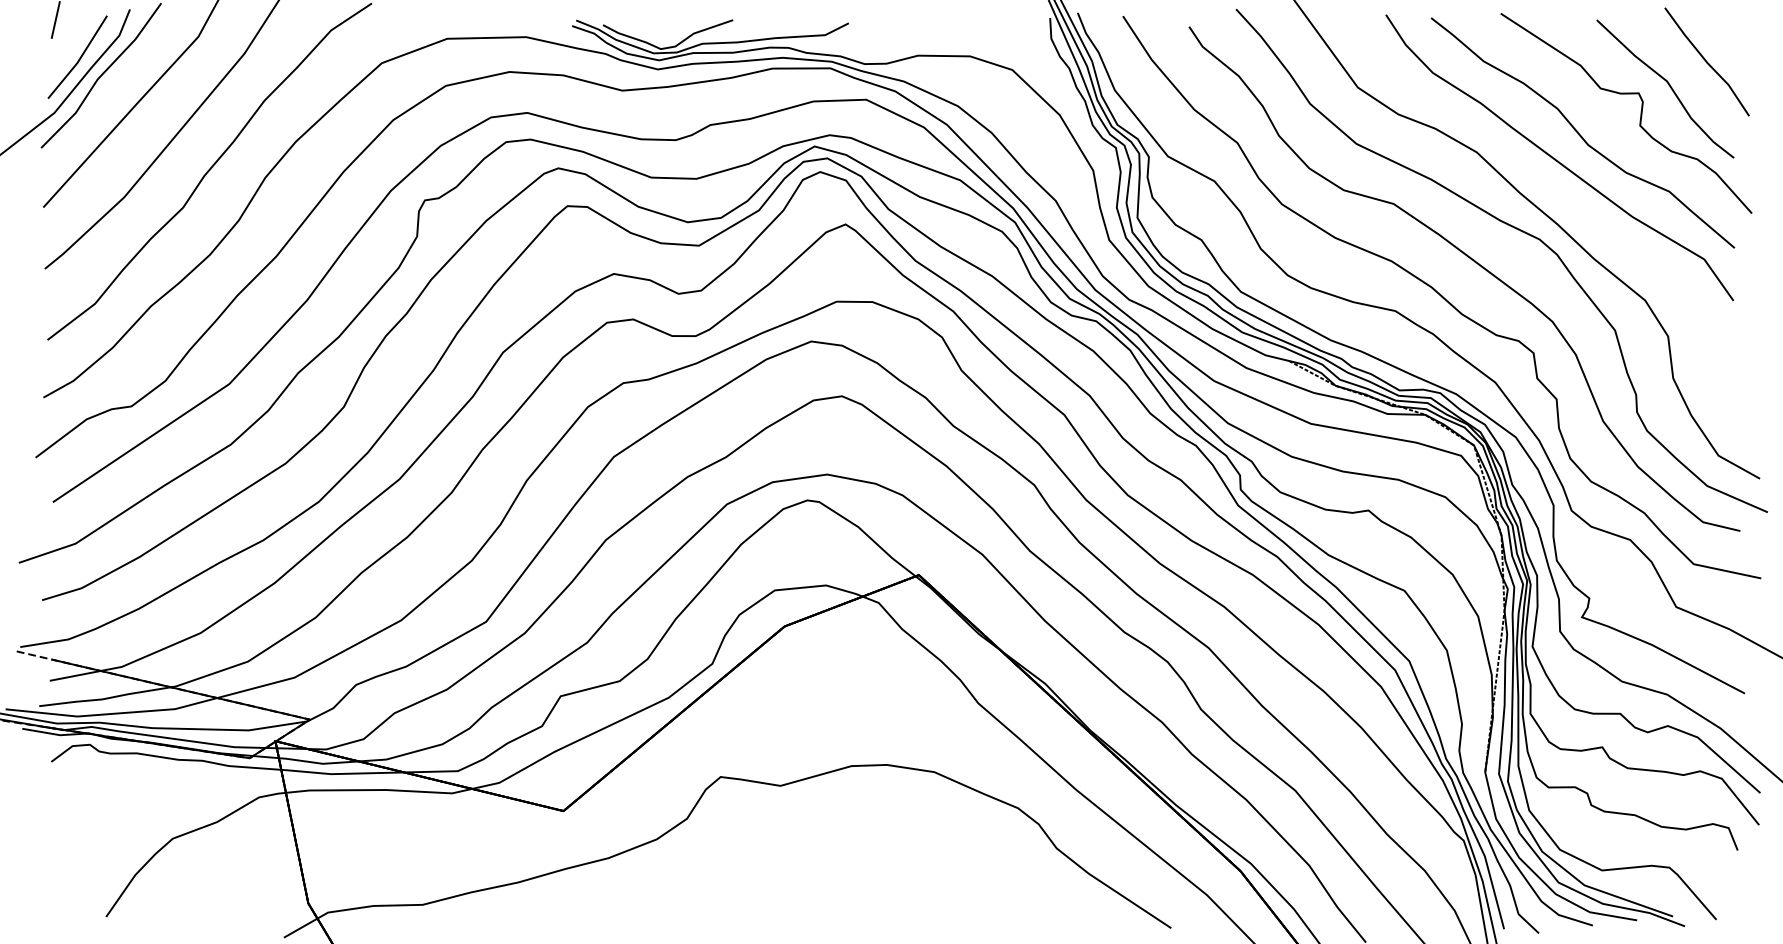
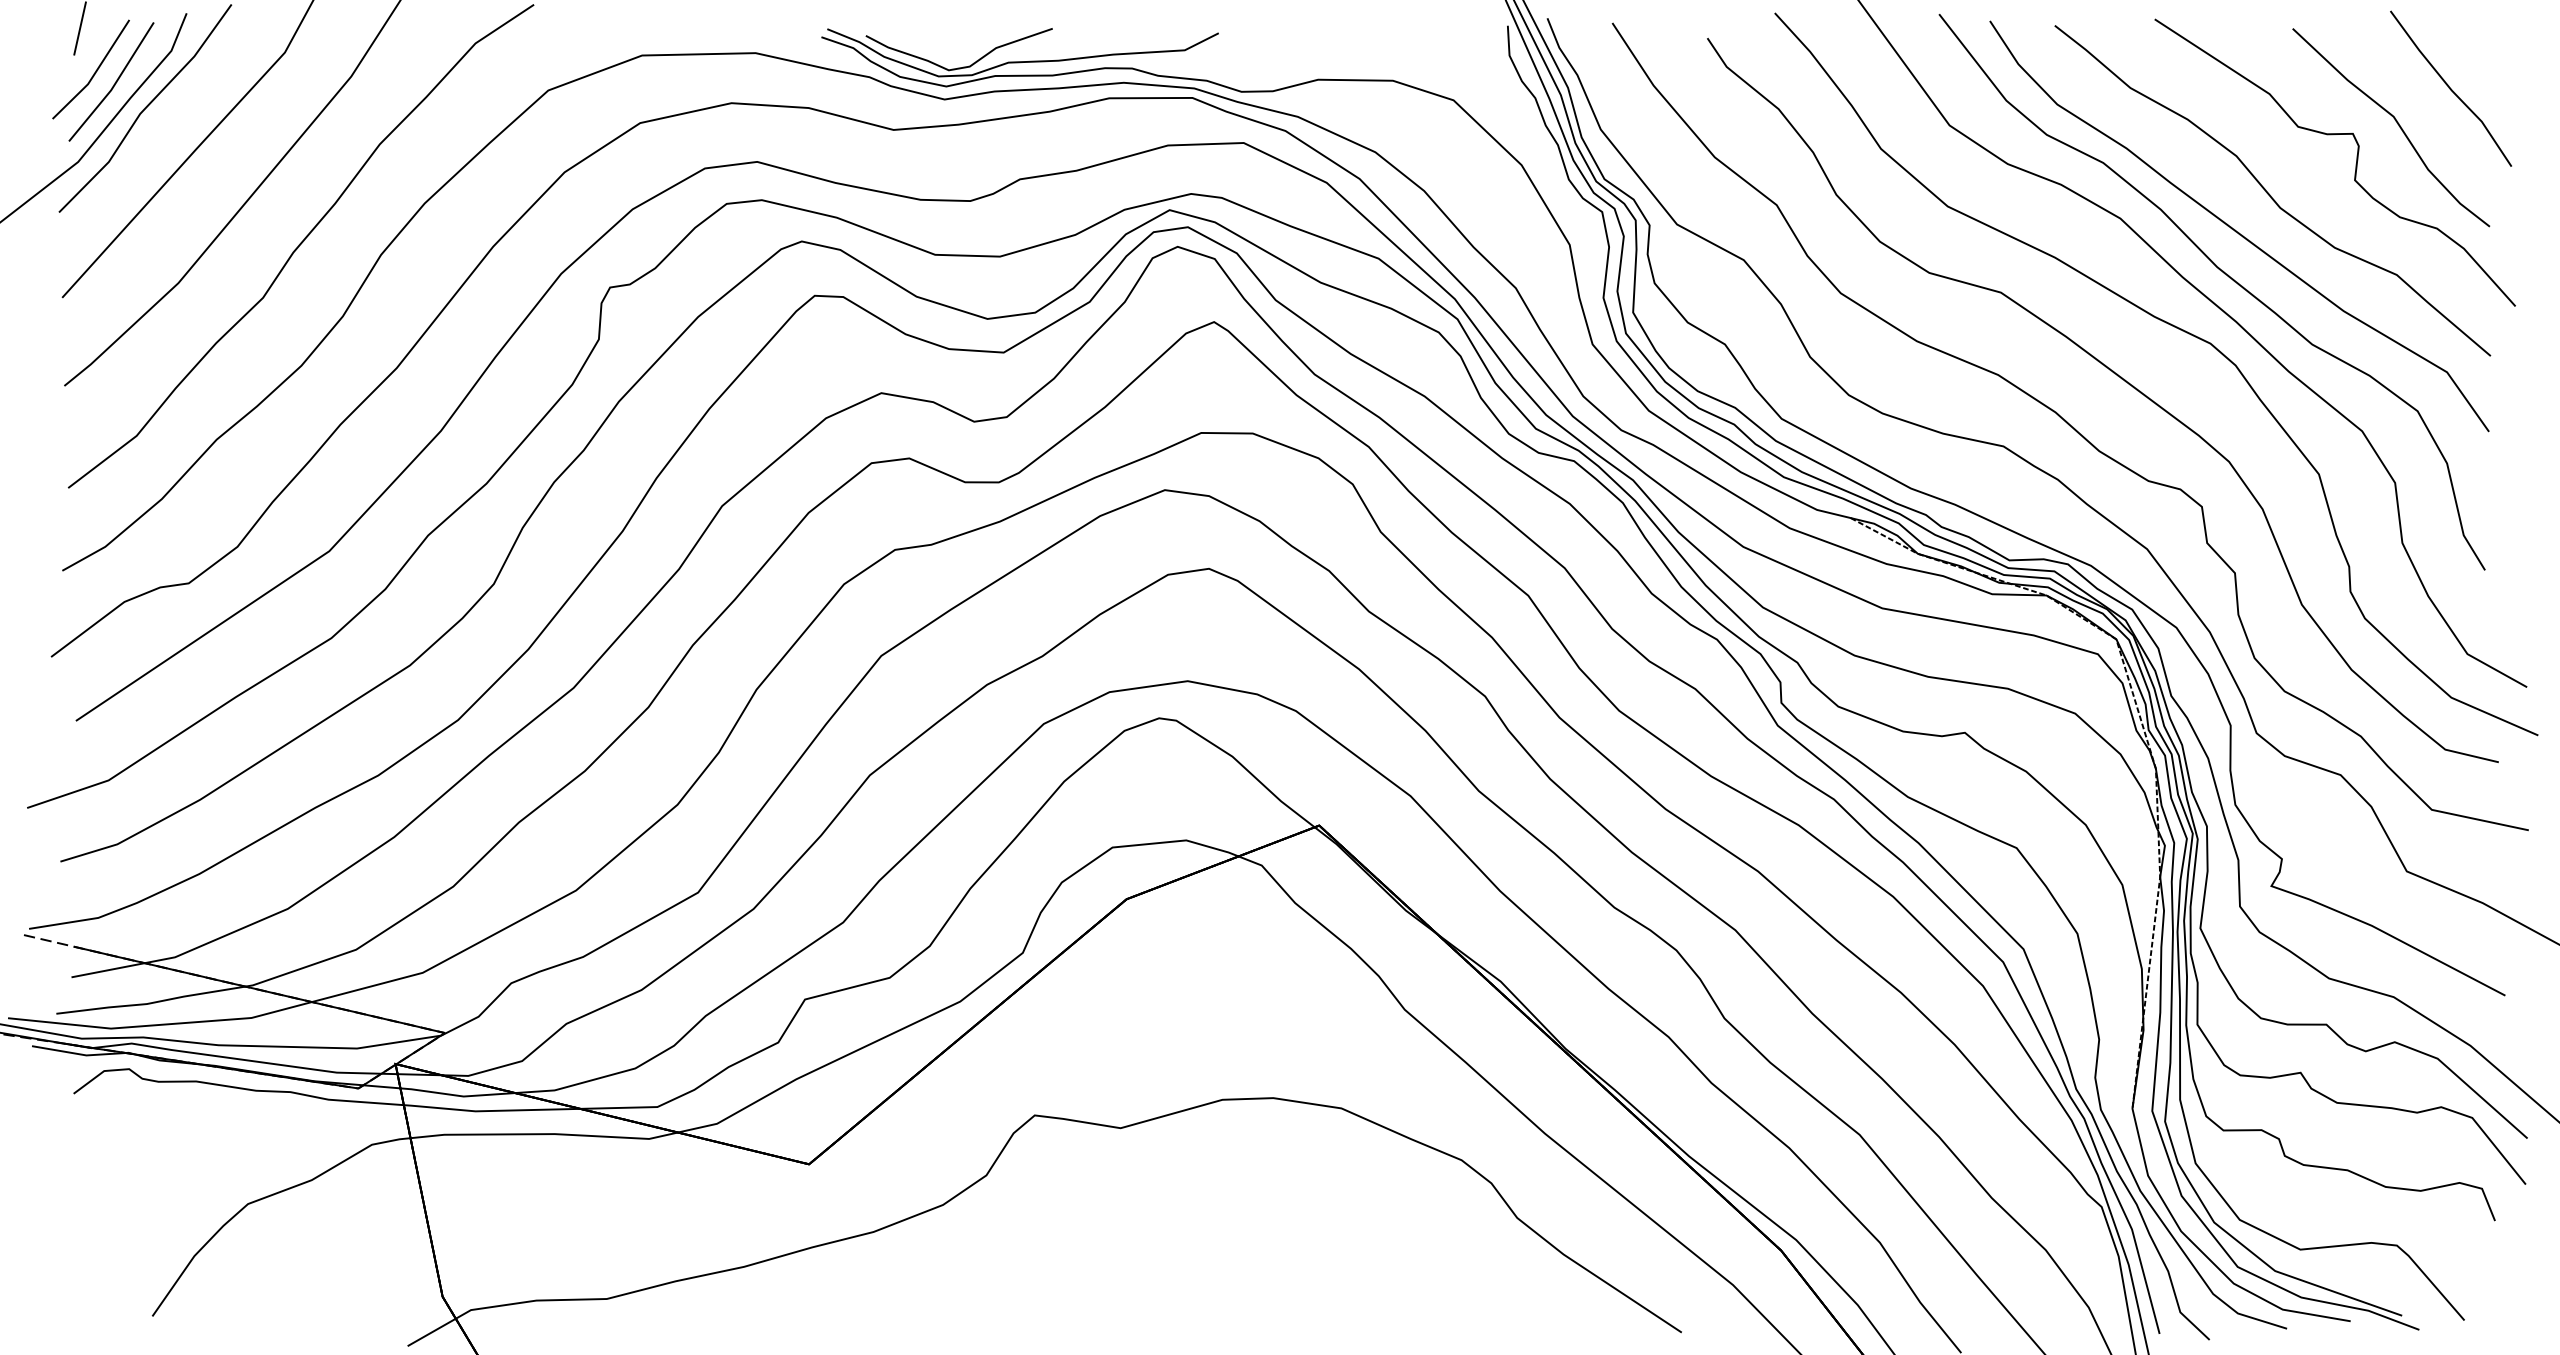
line: (65, 50) -> (94, 72), added
curve: (1550, 192) -> (2226, 276), added

